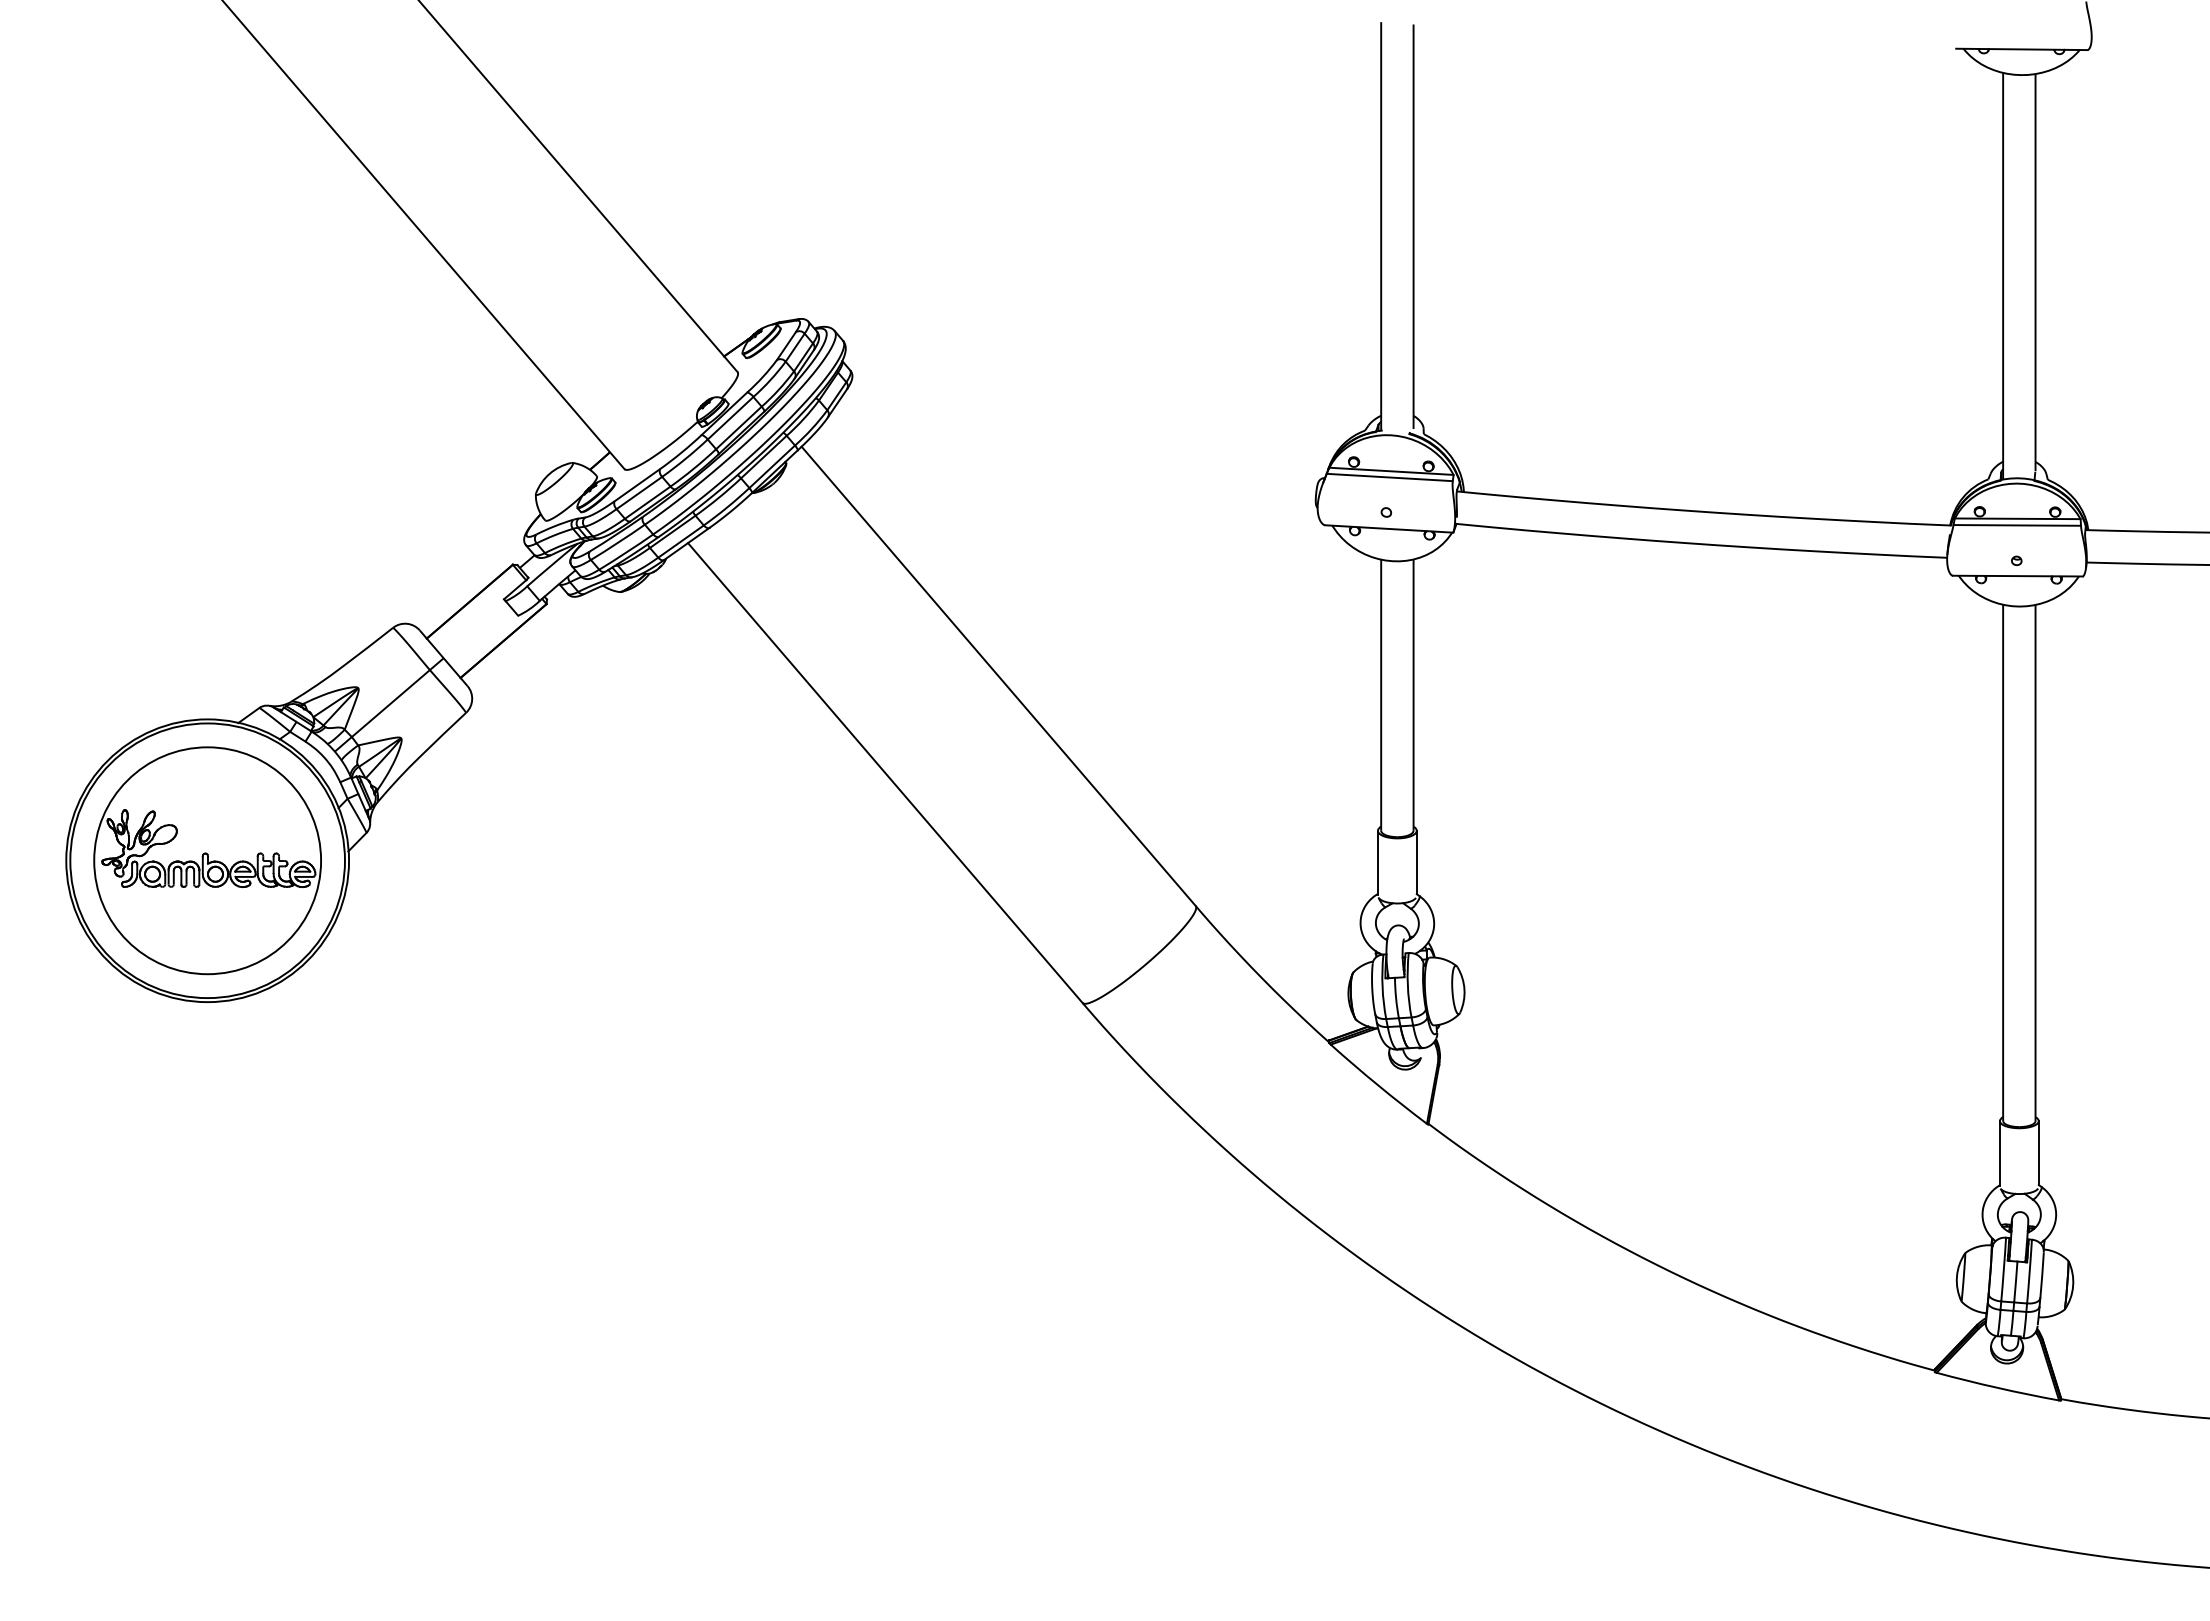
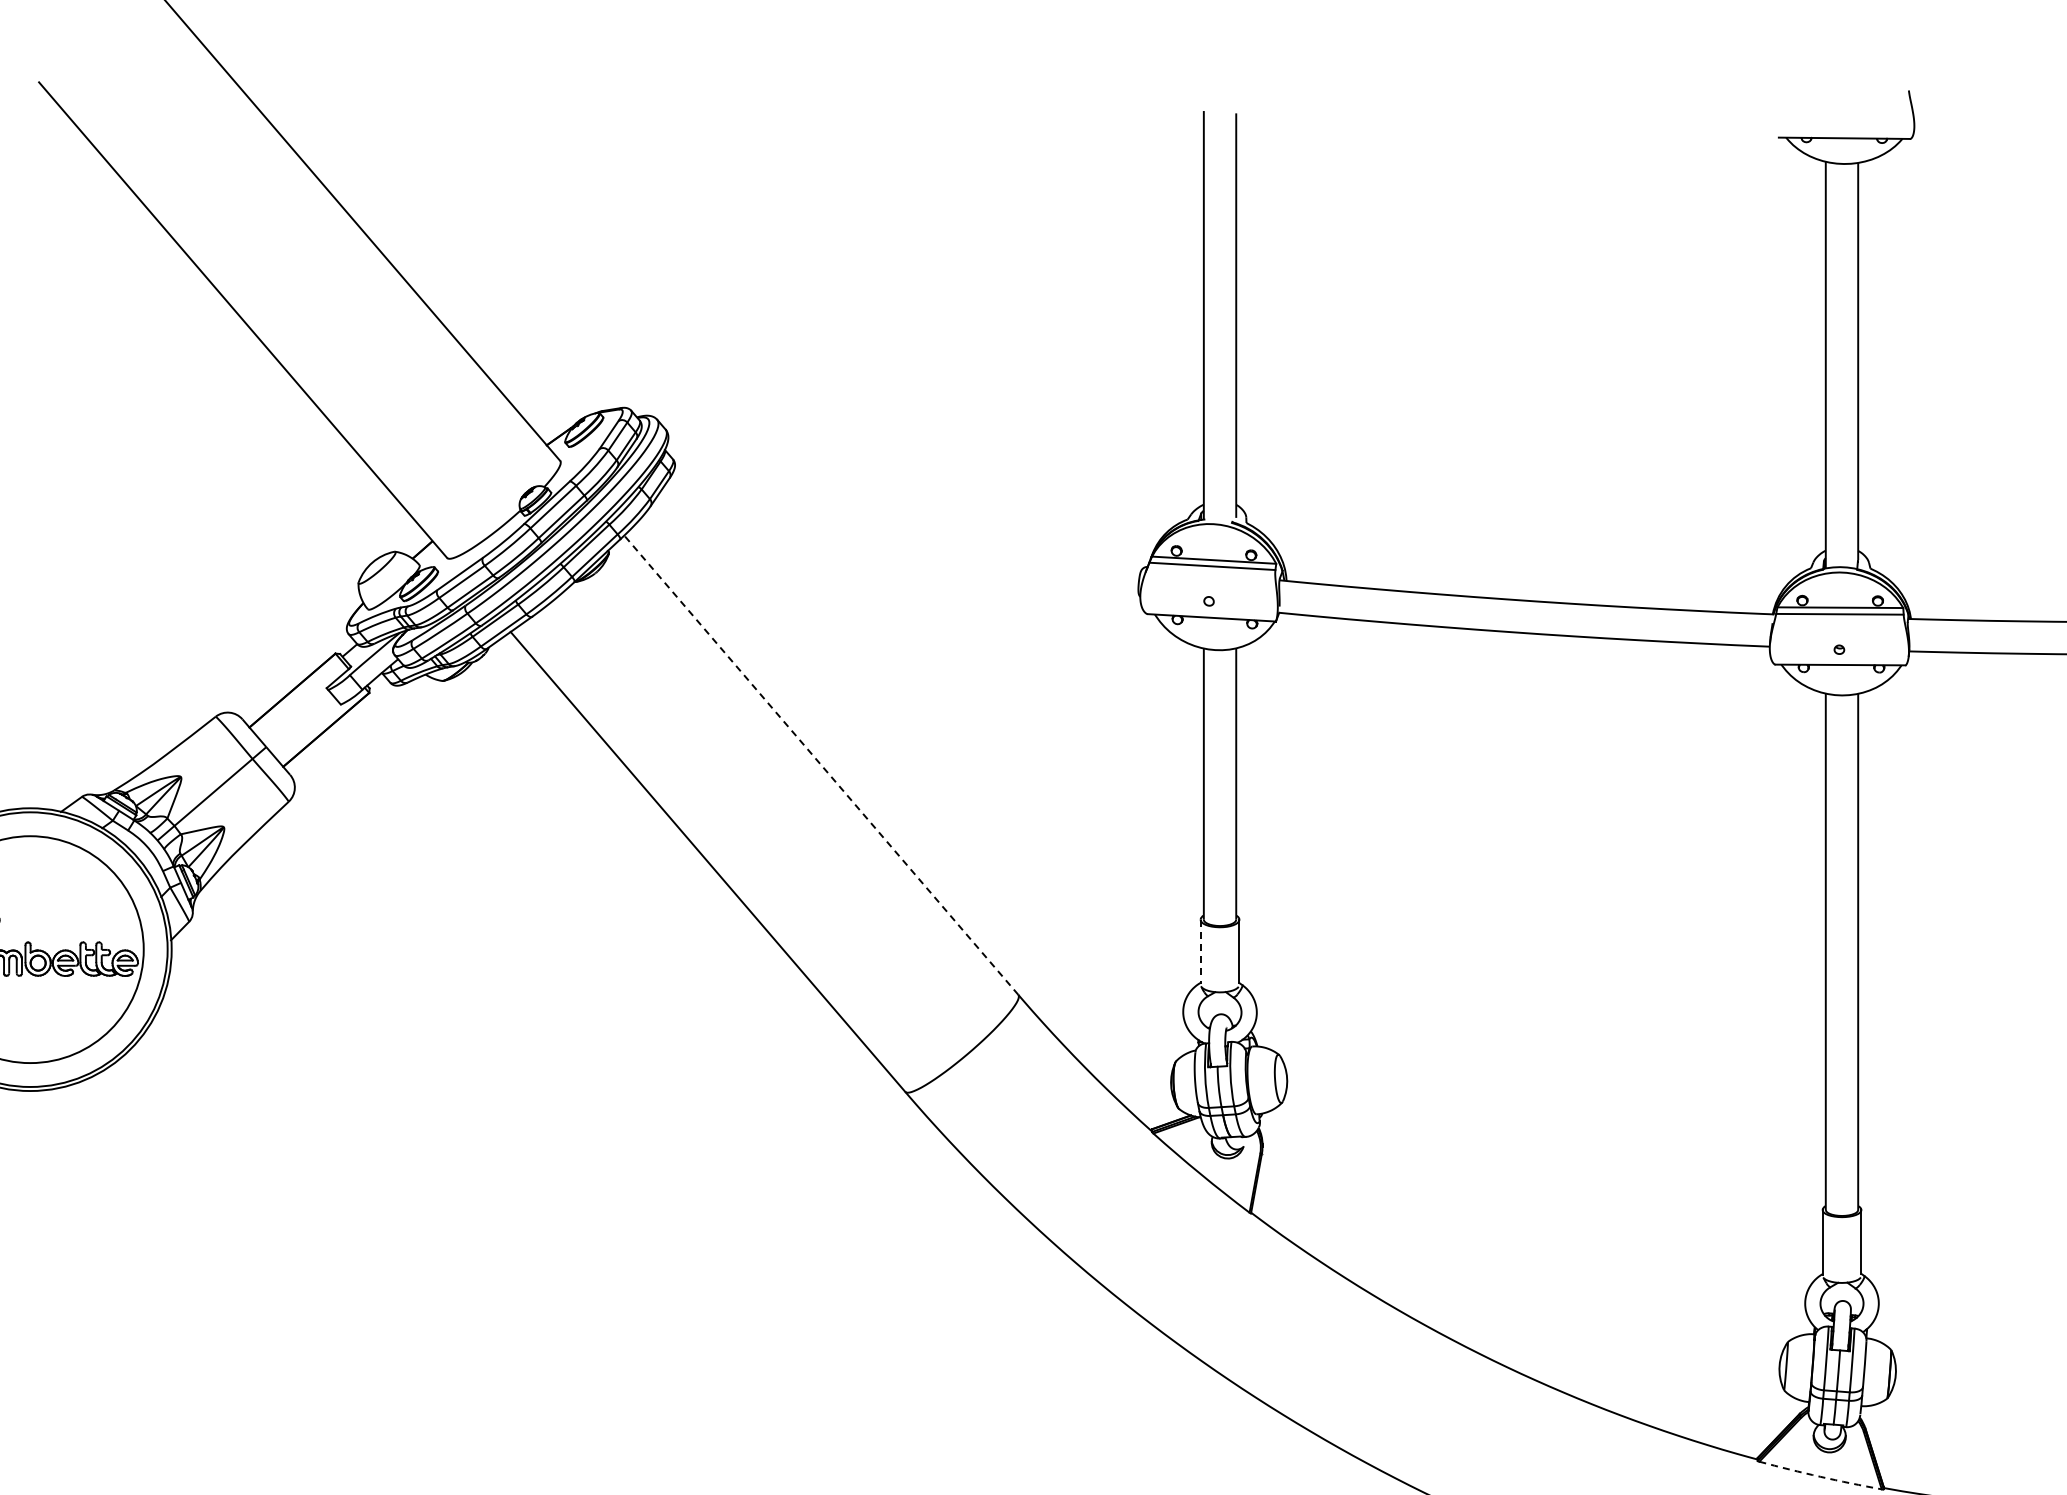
line: (998, 676) -> (821, 765), solid -> dashed
line: (1377, 862) -> (1200, 951), solid -> dashed
arc: (1997, 1387) -> (1820, 1476), solid -> dashed

